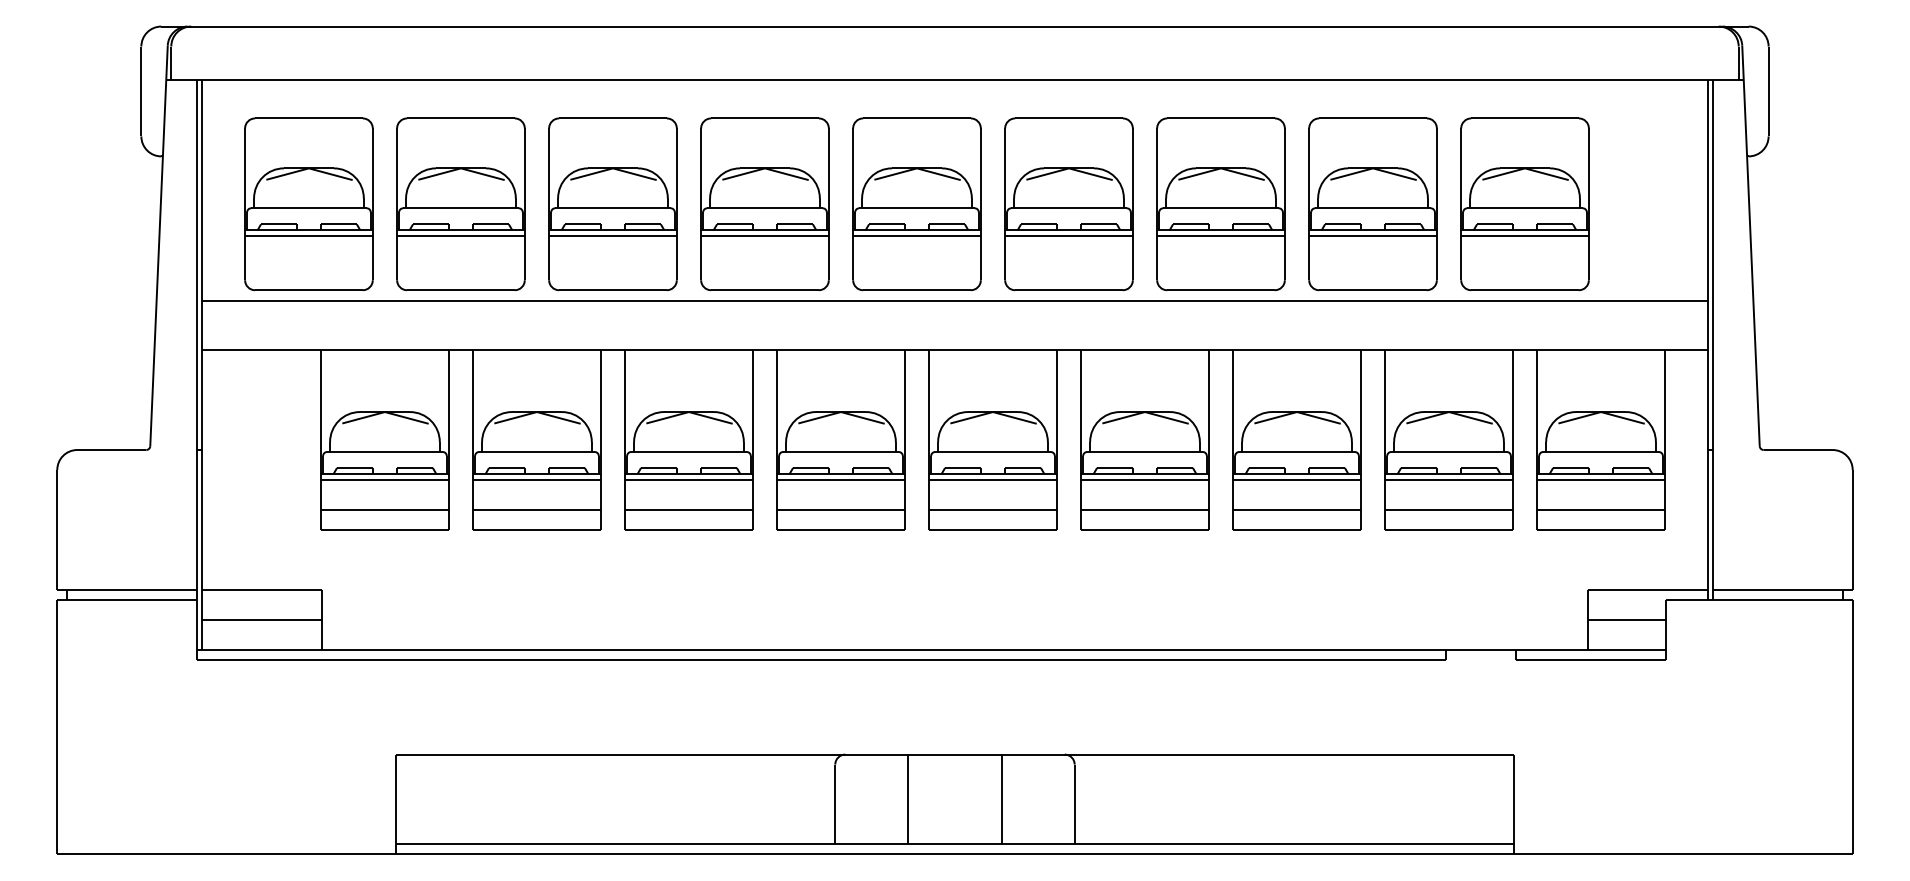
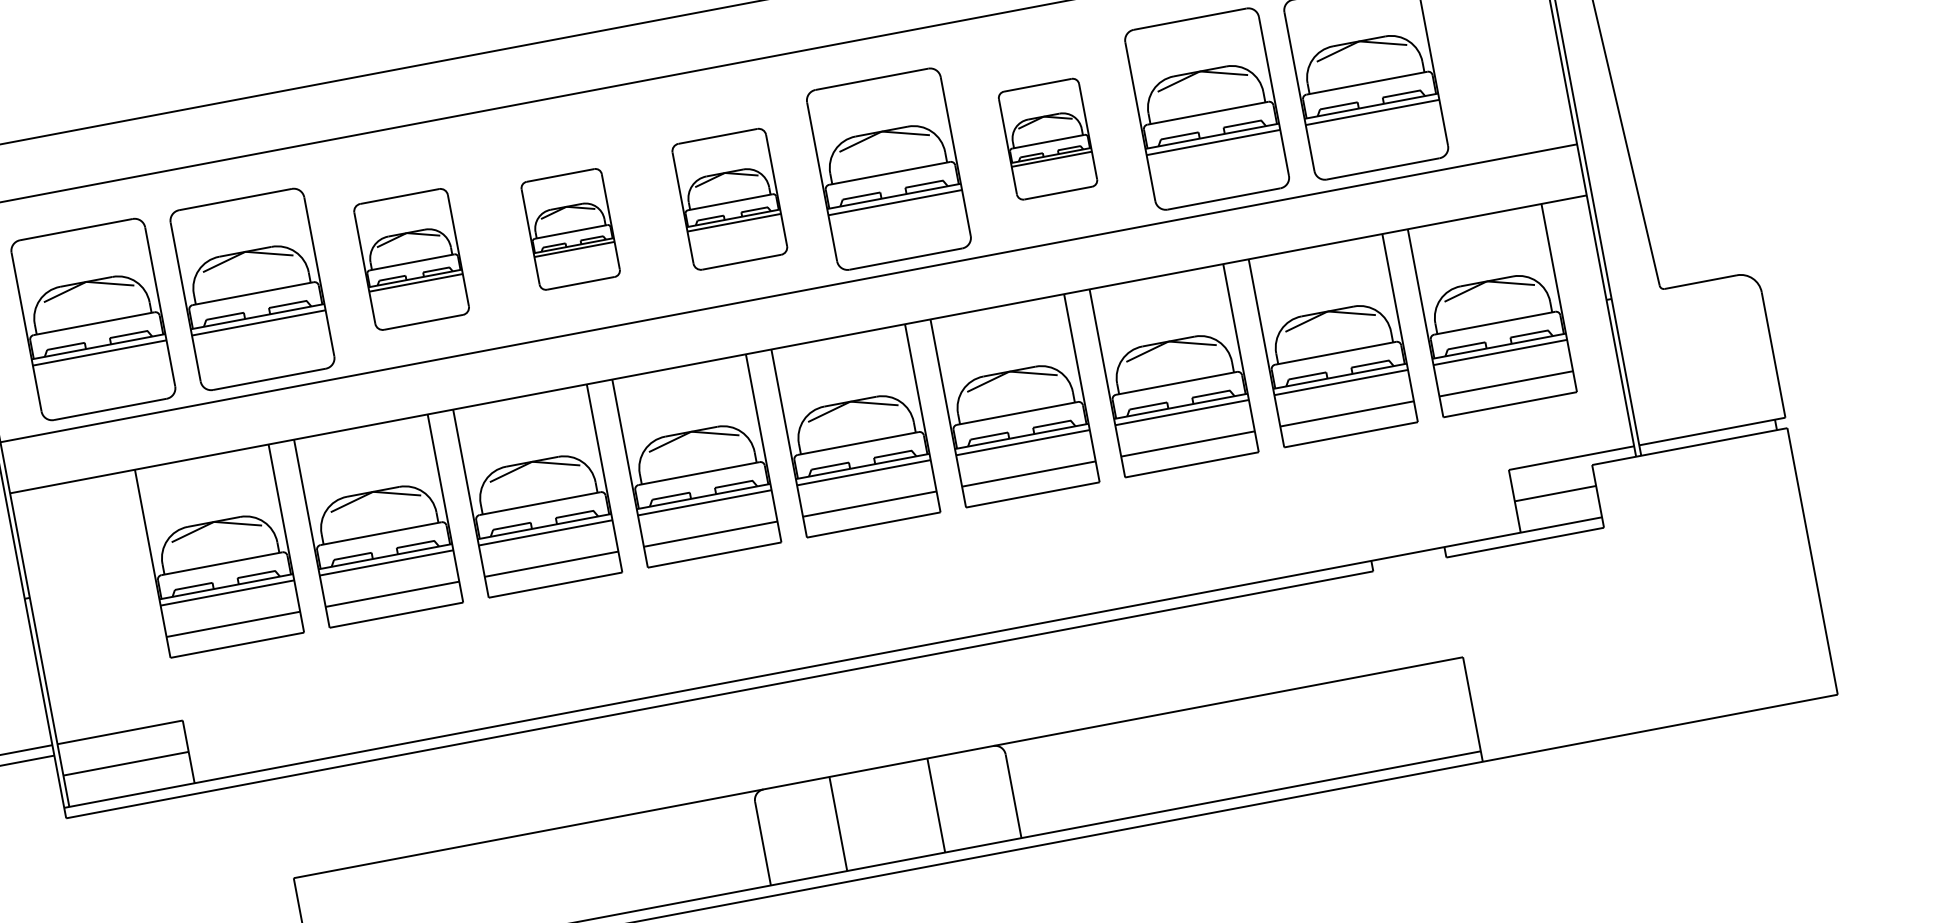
part: (612, 204) -> (411, 259), size x0.7
part: (764, 204) -> (570, 229), size x0.6
part: (916, 204) -> (729, 199), size x0.7
part: (1220, 204) -> (1047, 139), size x0.6

